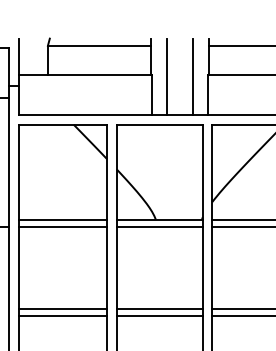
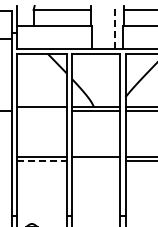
line: (192, 75) -> (114, 26), solid -> dashed
line: (167, 77) -> (100, 27), removed
line: (62, 227) -> (41, 111), removed
line: (62, 316) -> (41, 161), solid -> dashed
line: (160, 316) -> (96, 161), removed

